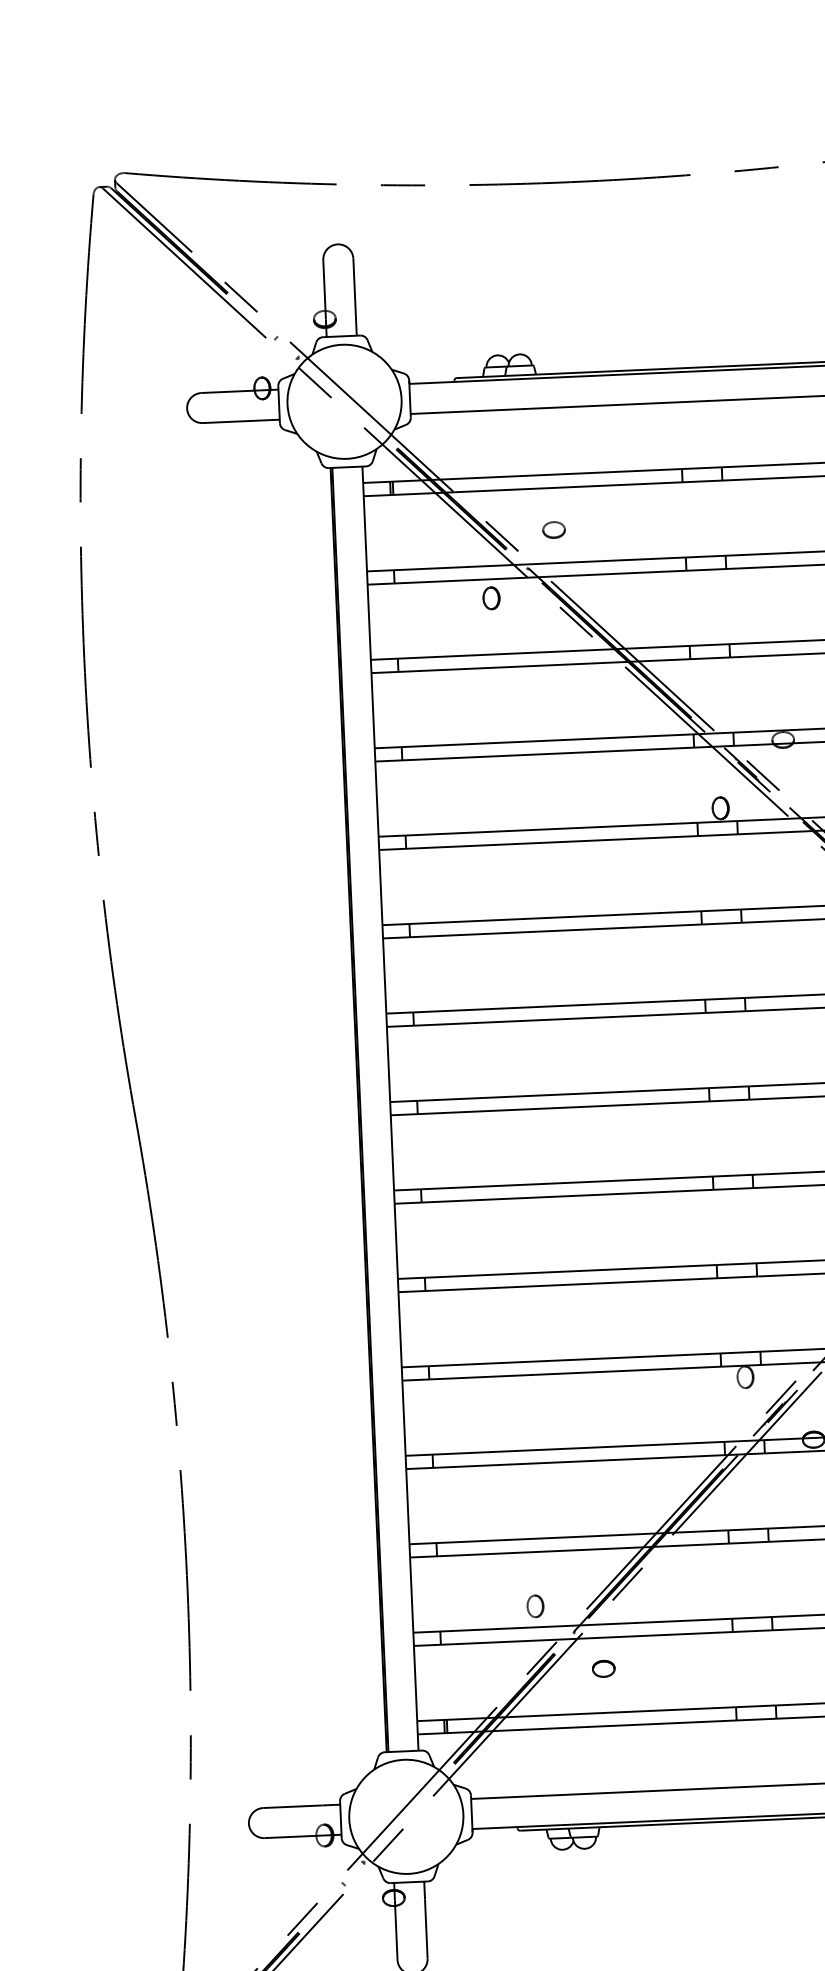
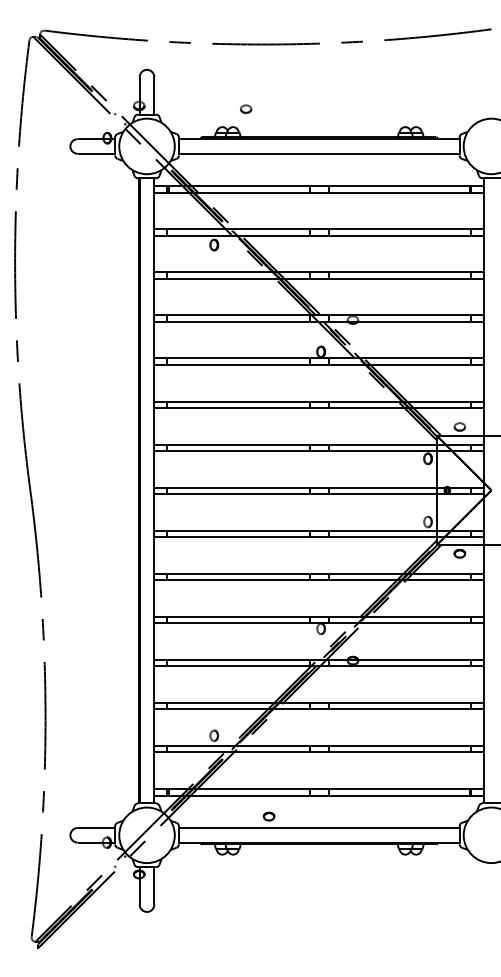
part: (554, 528) -> (246, 108), moved
part: (602, 1668) -> (268, 816), moved

